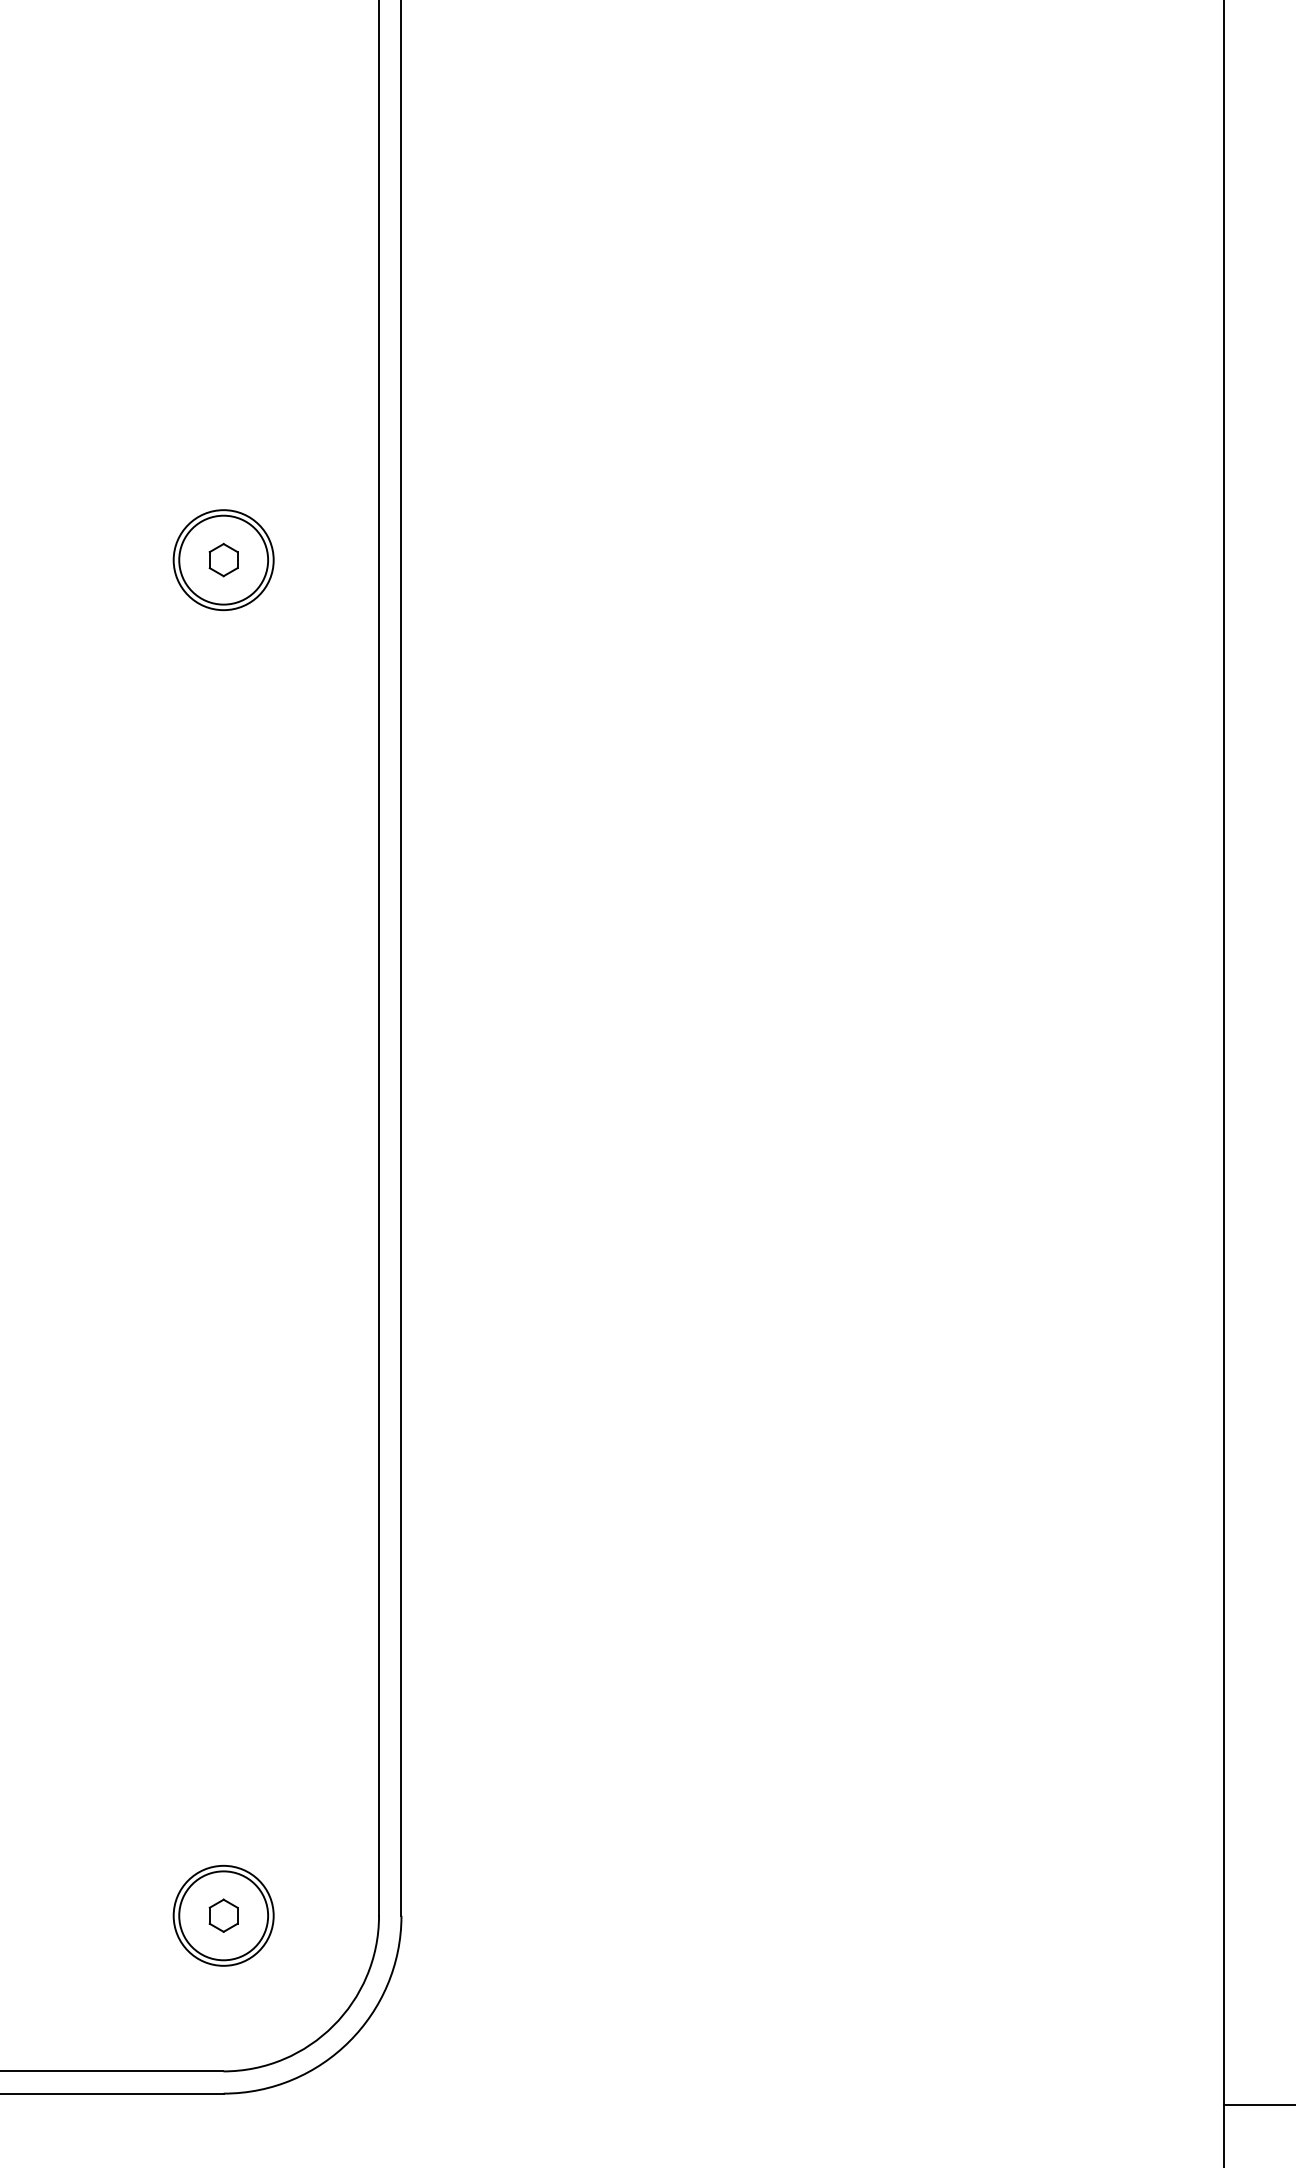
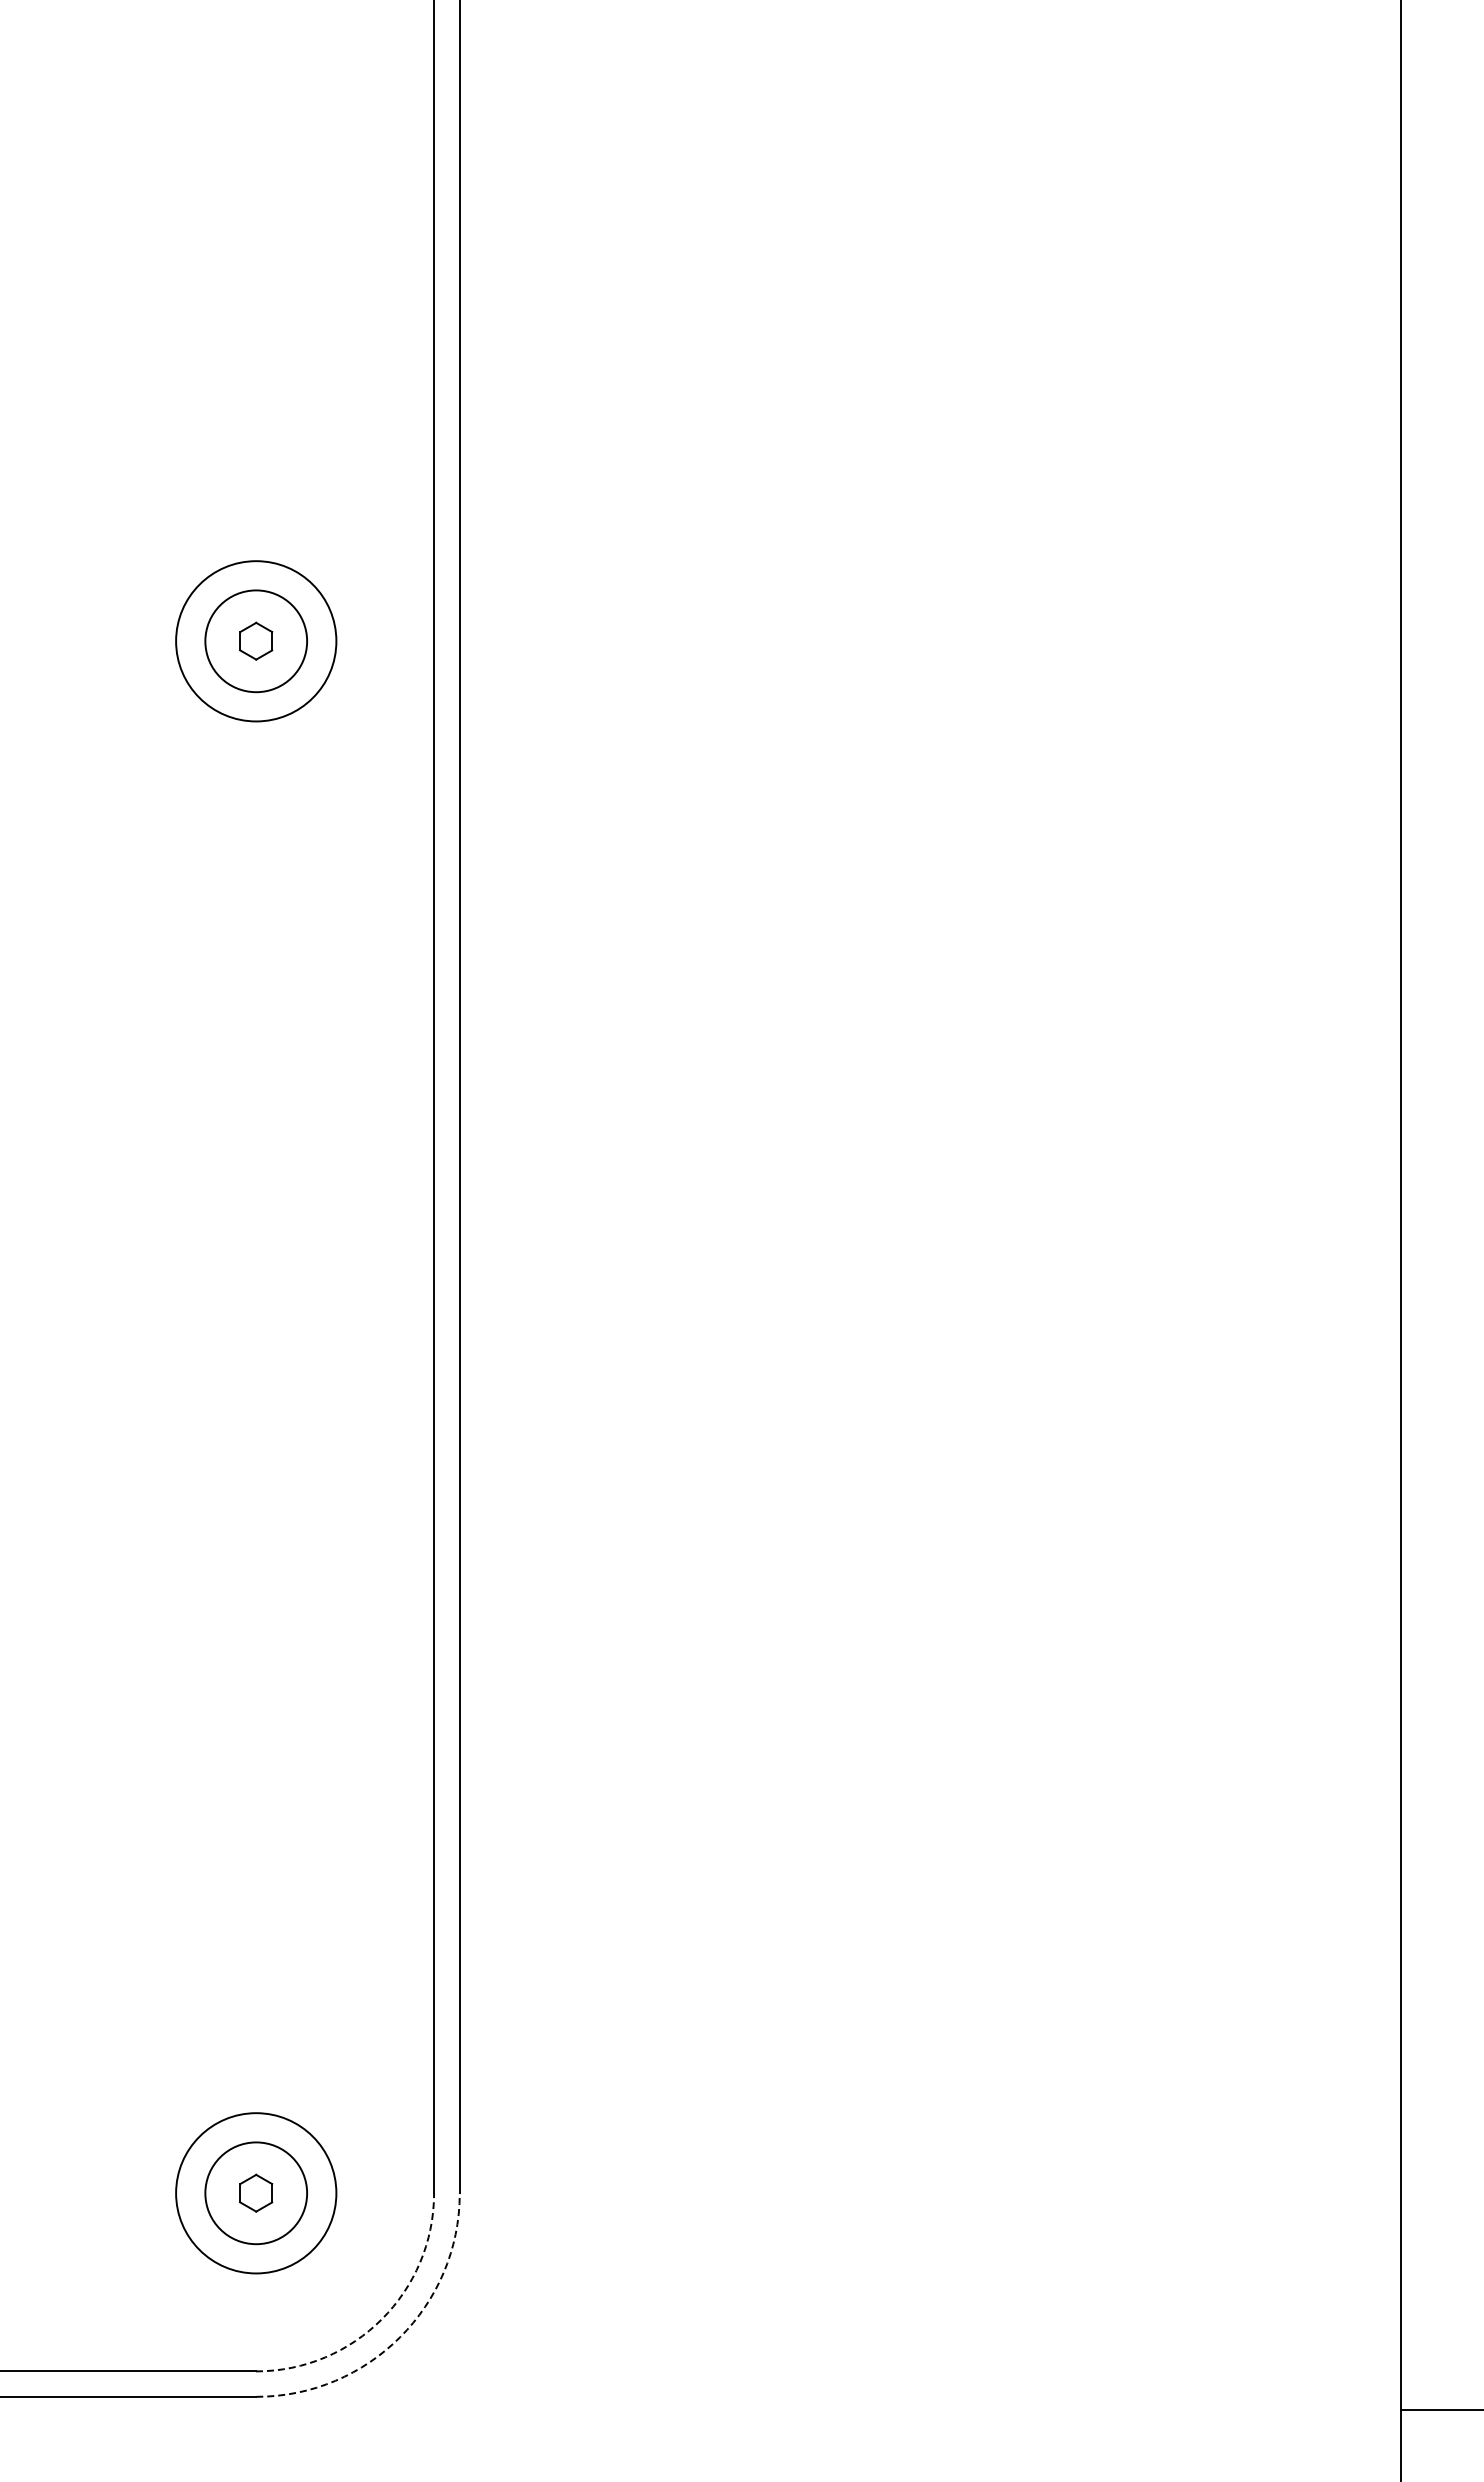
circle: (223, 560) -> (256, 641), size x1.4
circle: (223, 1916) -> (256, 2193), size x1.4
arc: (333, 2026) -> (381, 2319), solid -> dashed
arc: (349, 2041) -> (400, 2337), solid -> dashed

